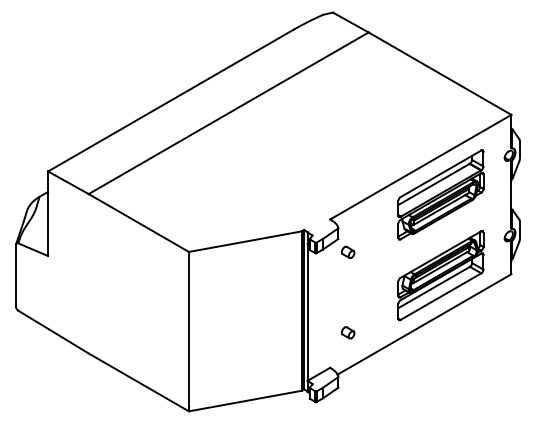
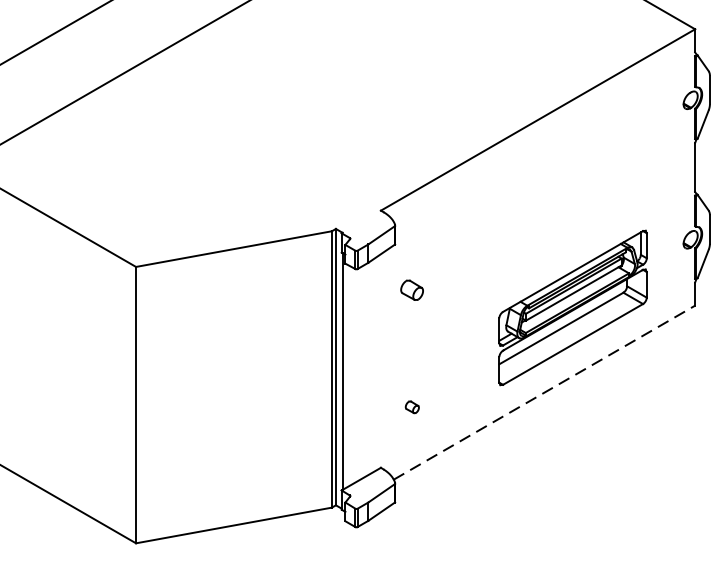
part: (440, 194) -> (572, 167), removed
part: (348, 251) -> (412, 288), moved
line: (424, 324) -> (544, 392), solid -> dashed
part: (348, 332) -> (412, 406), size x0.6

